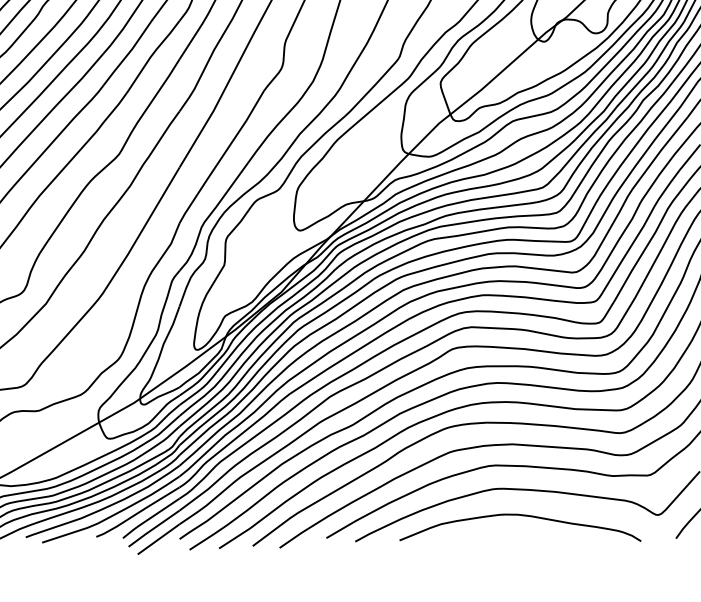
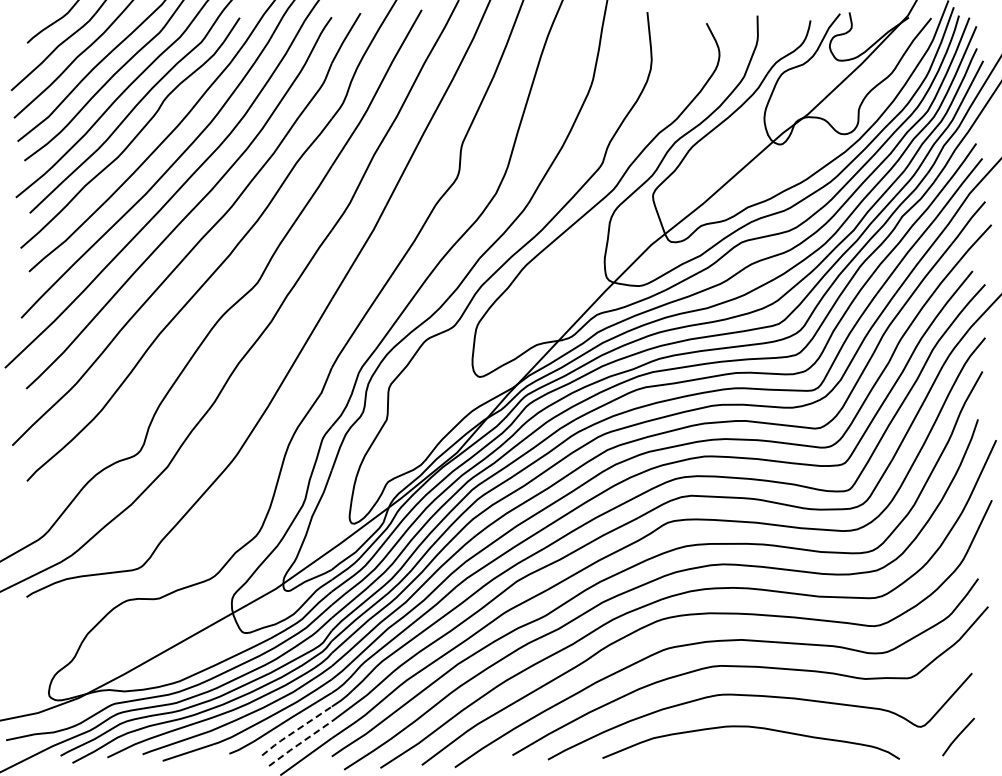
line: (150, 518) -> (295, 731), solid -> dashed
line: (153, 528) -> (299, 743), solid -> dashed

